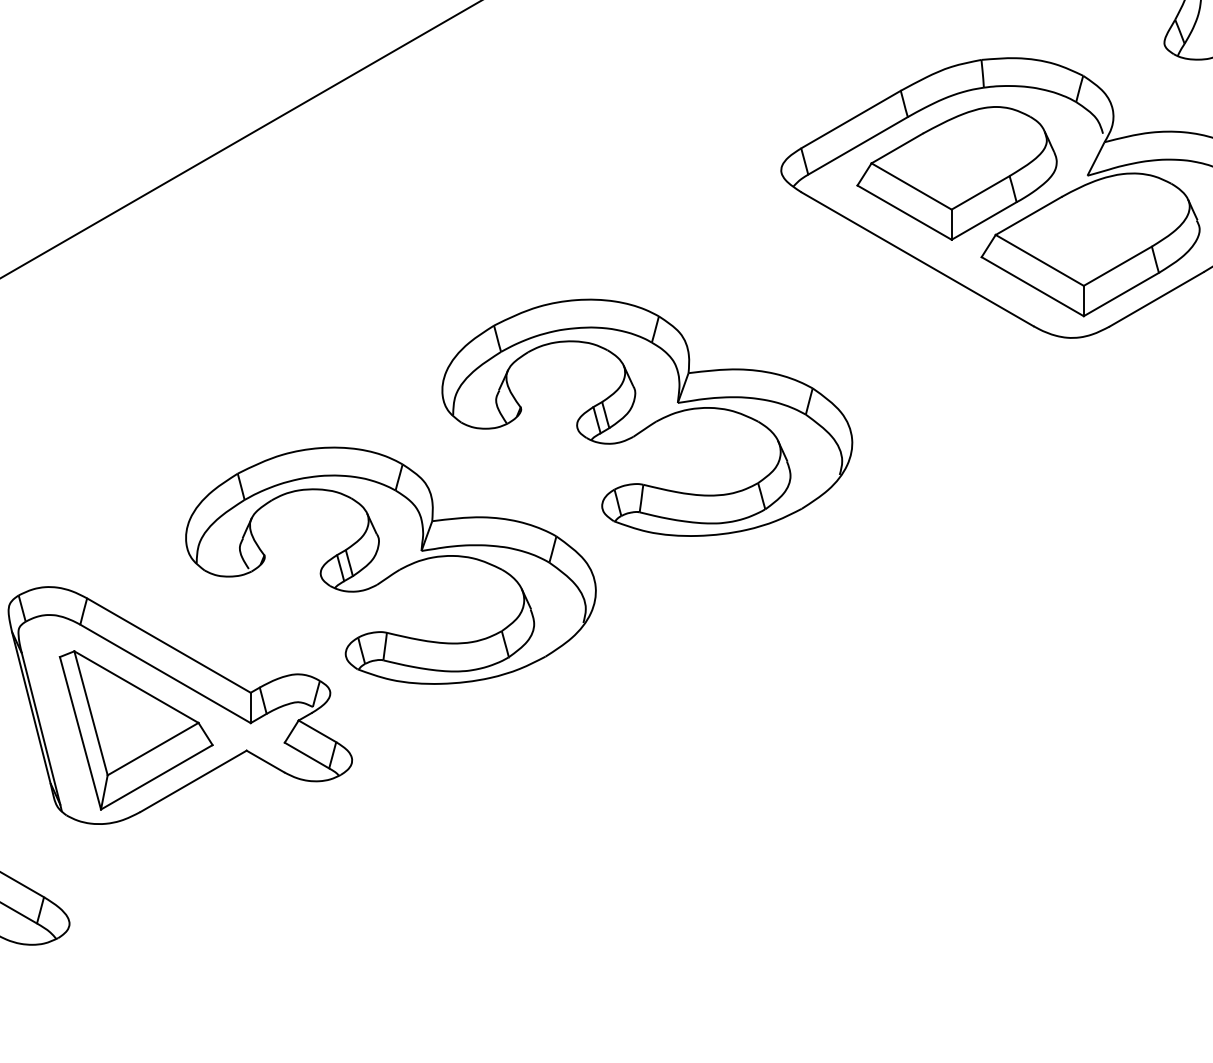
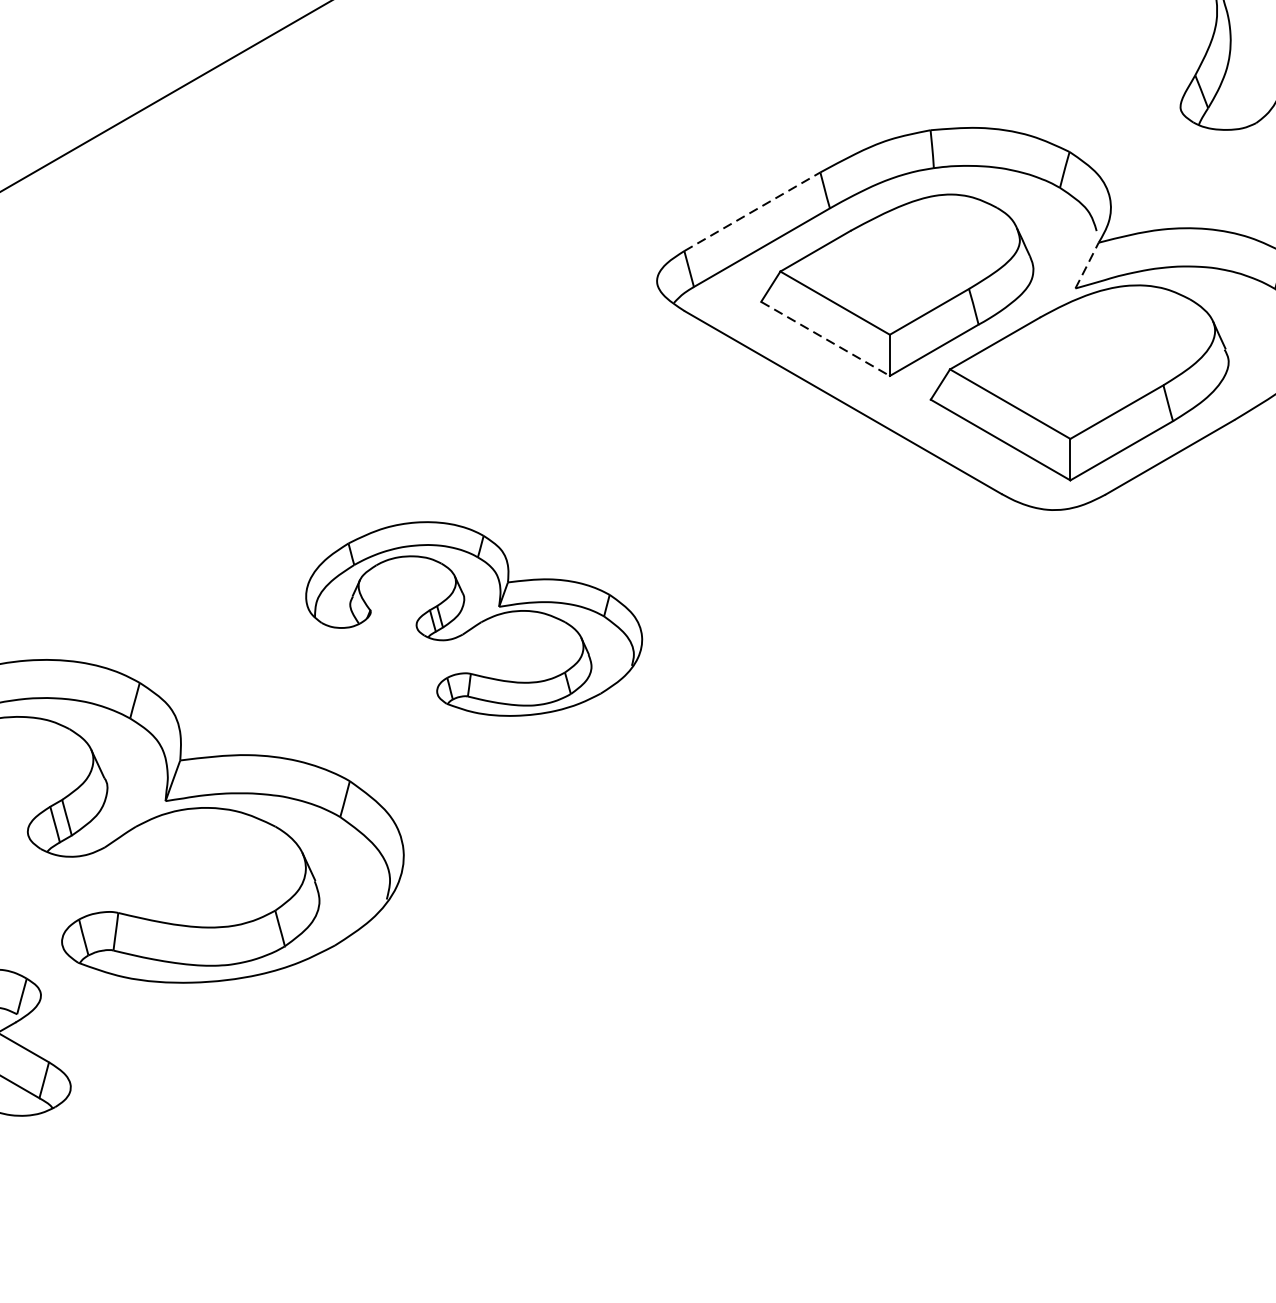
line: (851, 119) -> (753, 211), solid -> dashed
line: (1096, 159) -> (1087, 266), solid -> dashed
line: (905, 212) -> (826, 338), solid -> dashed
part: (647, 417) -> (474, 618), size x0.6

